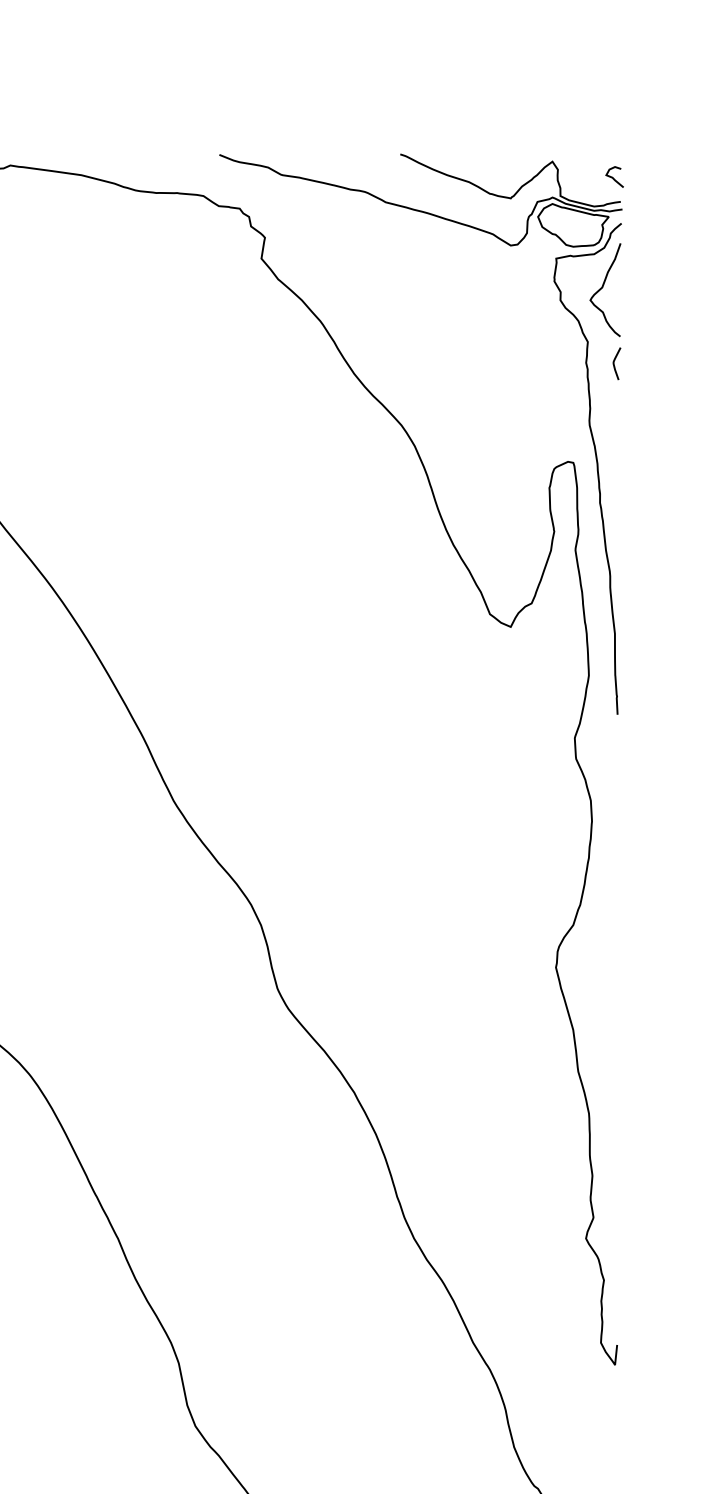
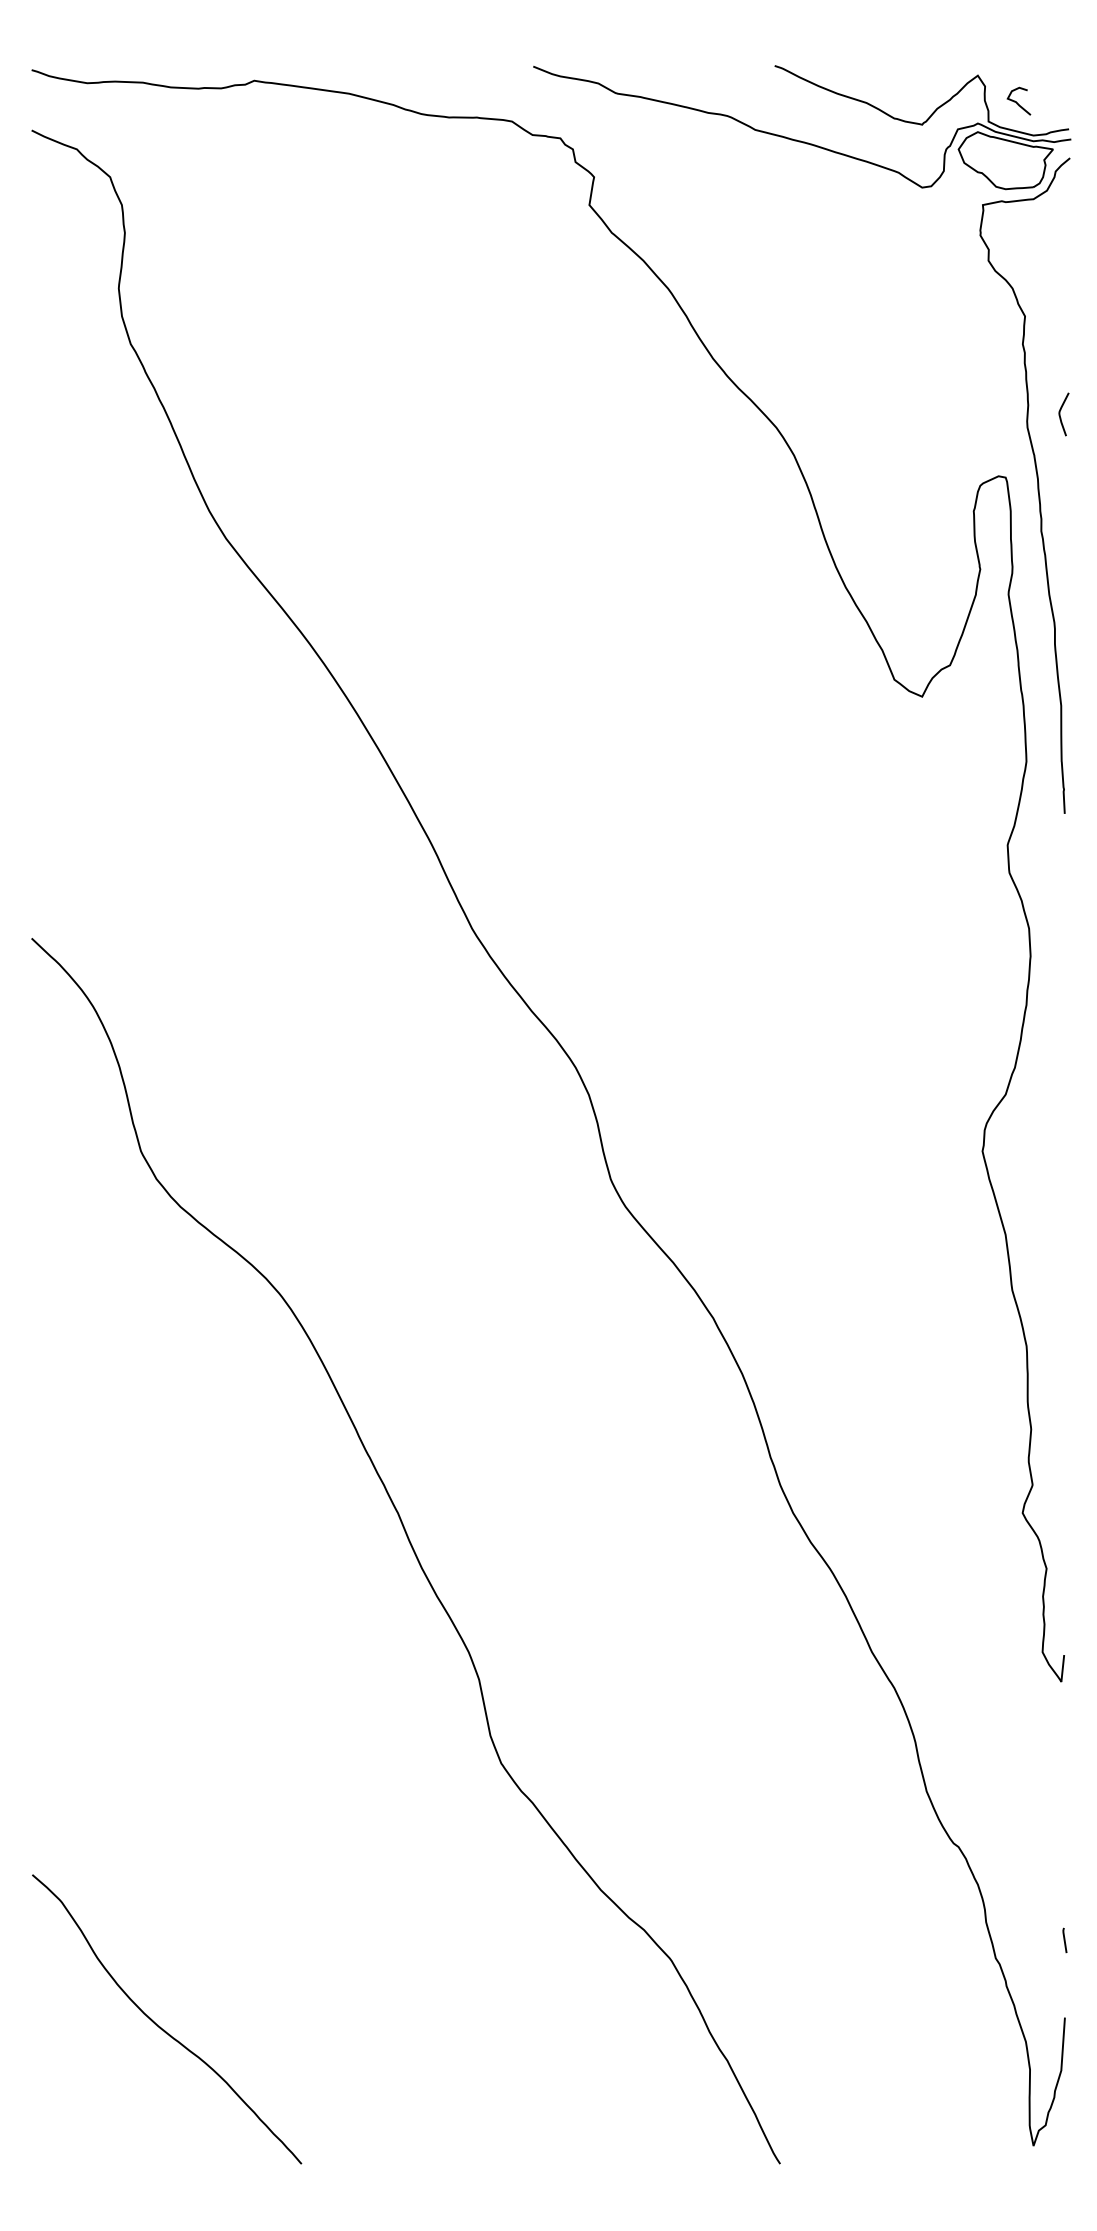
curve: (612, 177) -> (1016, 101), moved
curve: (603, 287) -> (1045, 243), removed
curve: (614, 363) -> (1060, 414), moved

